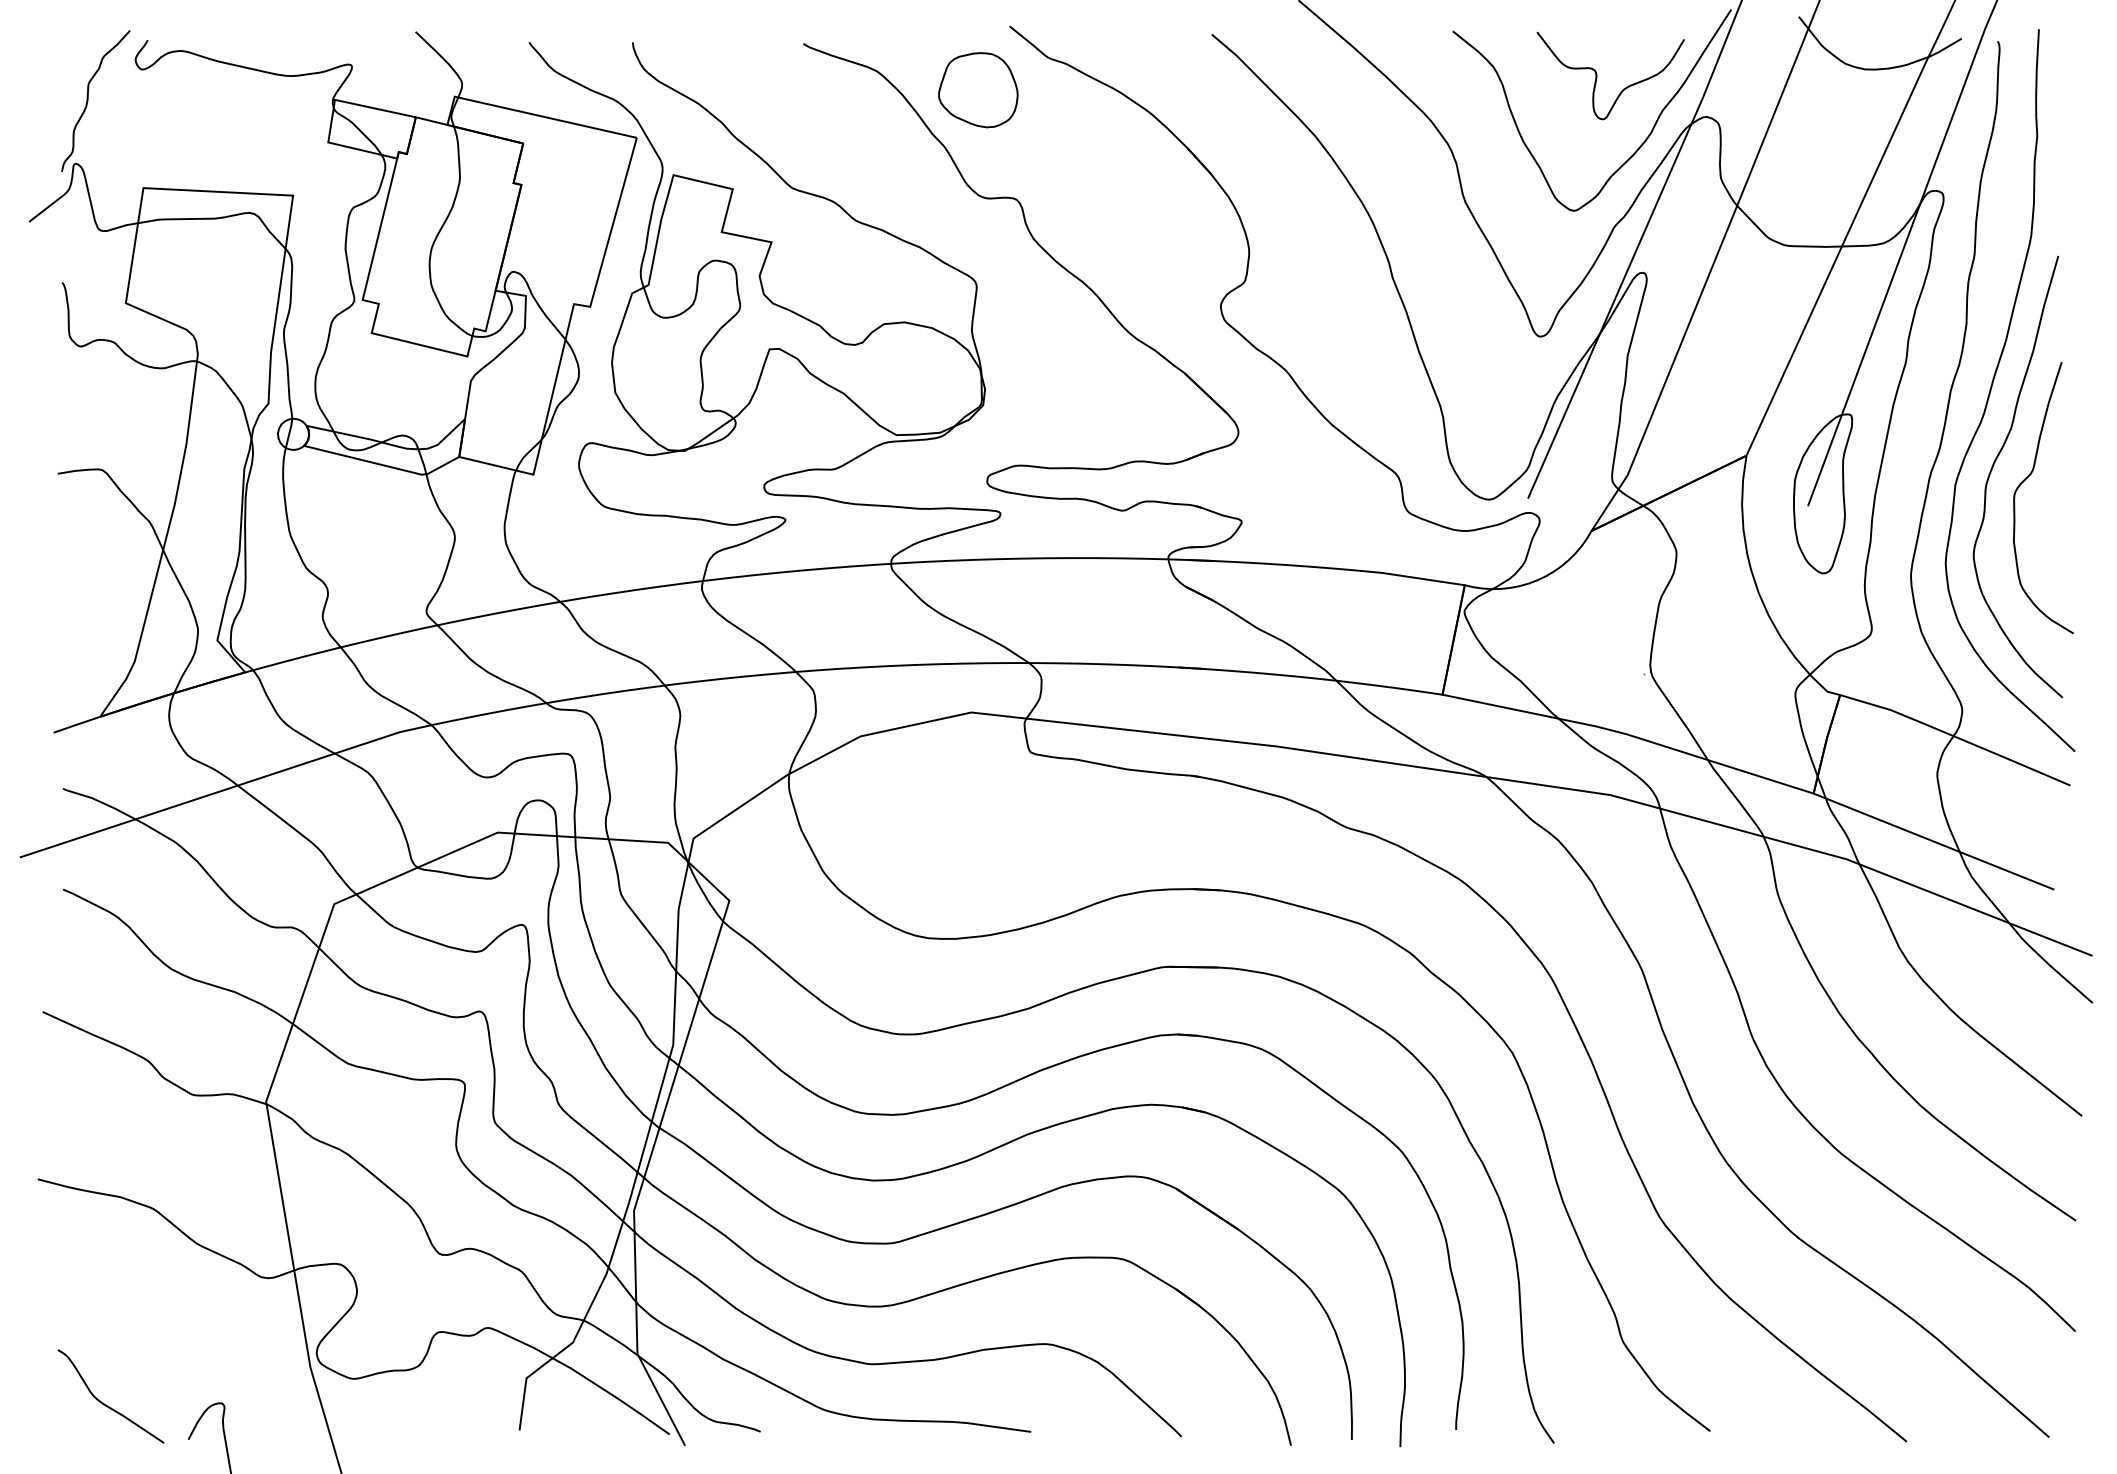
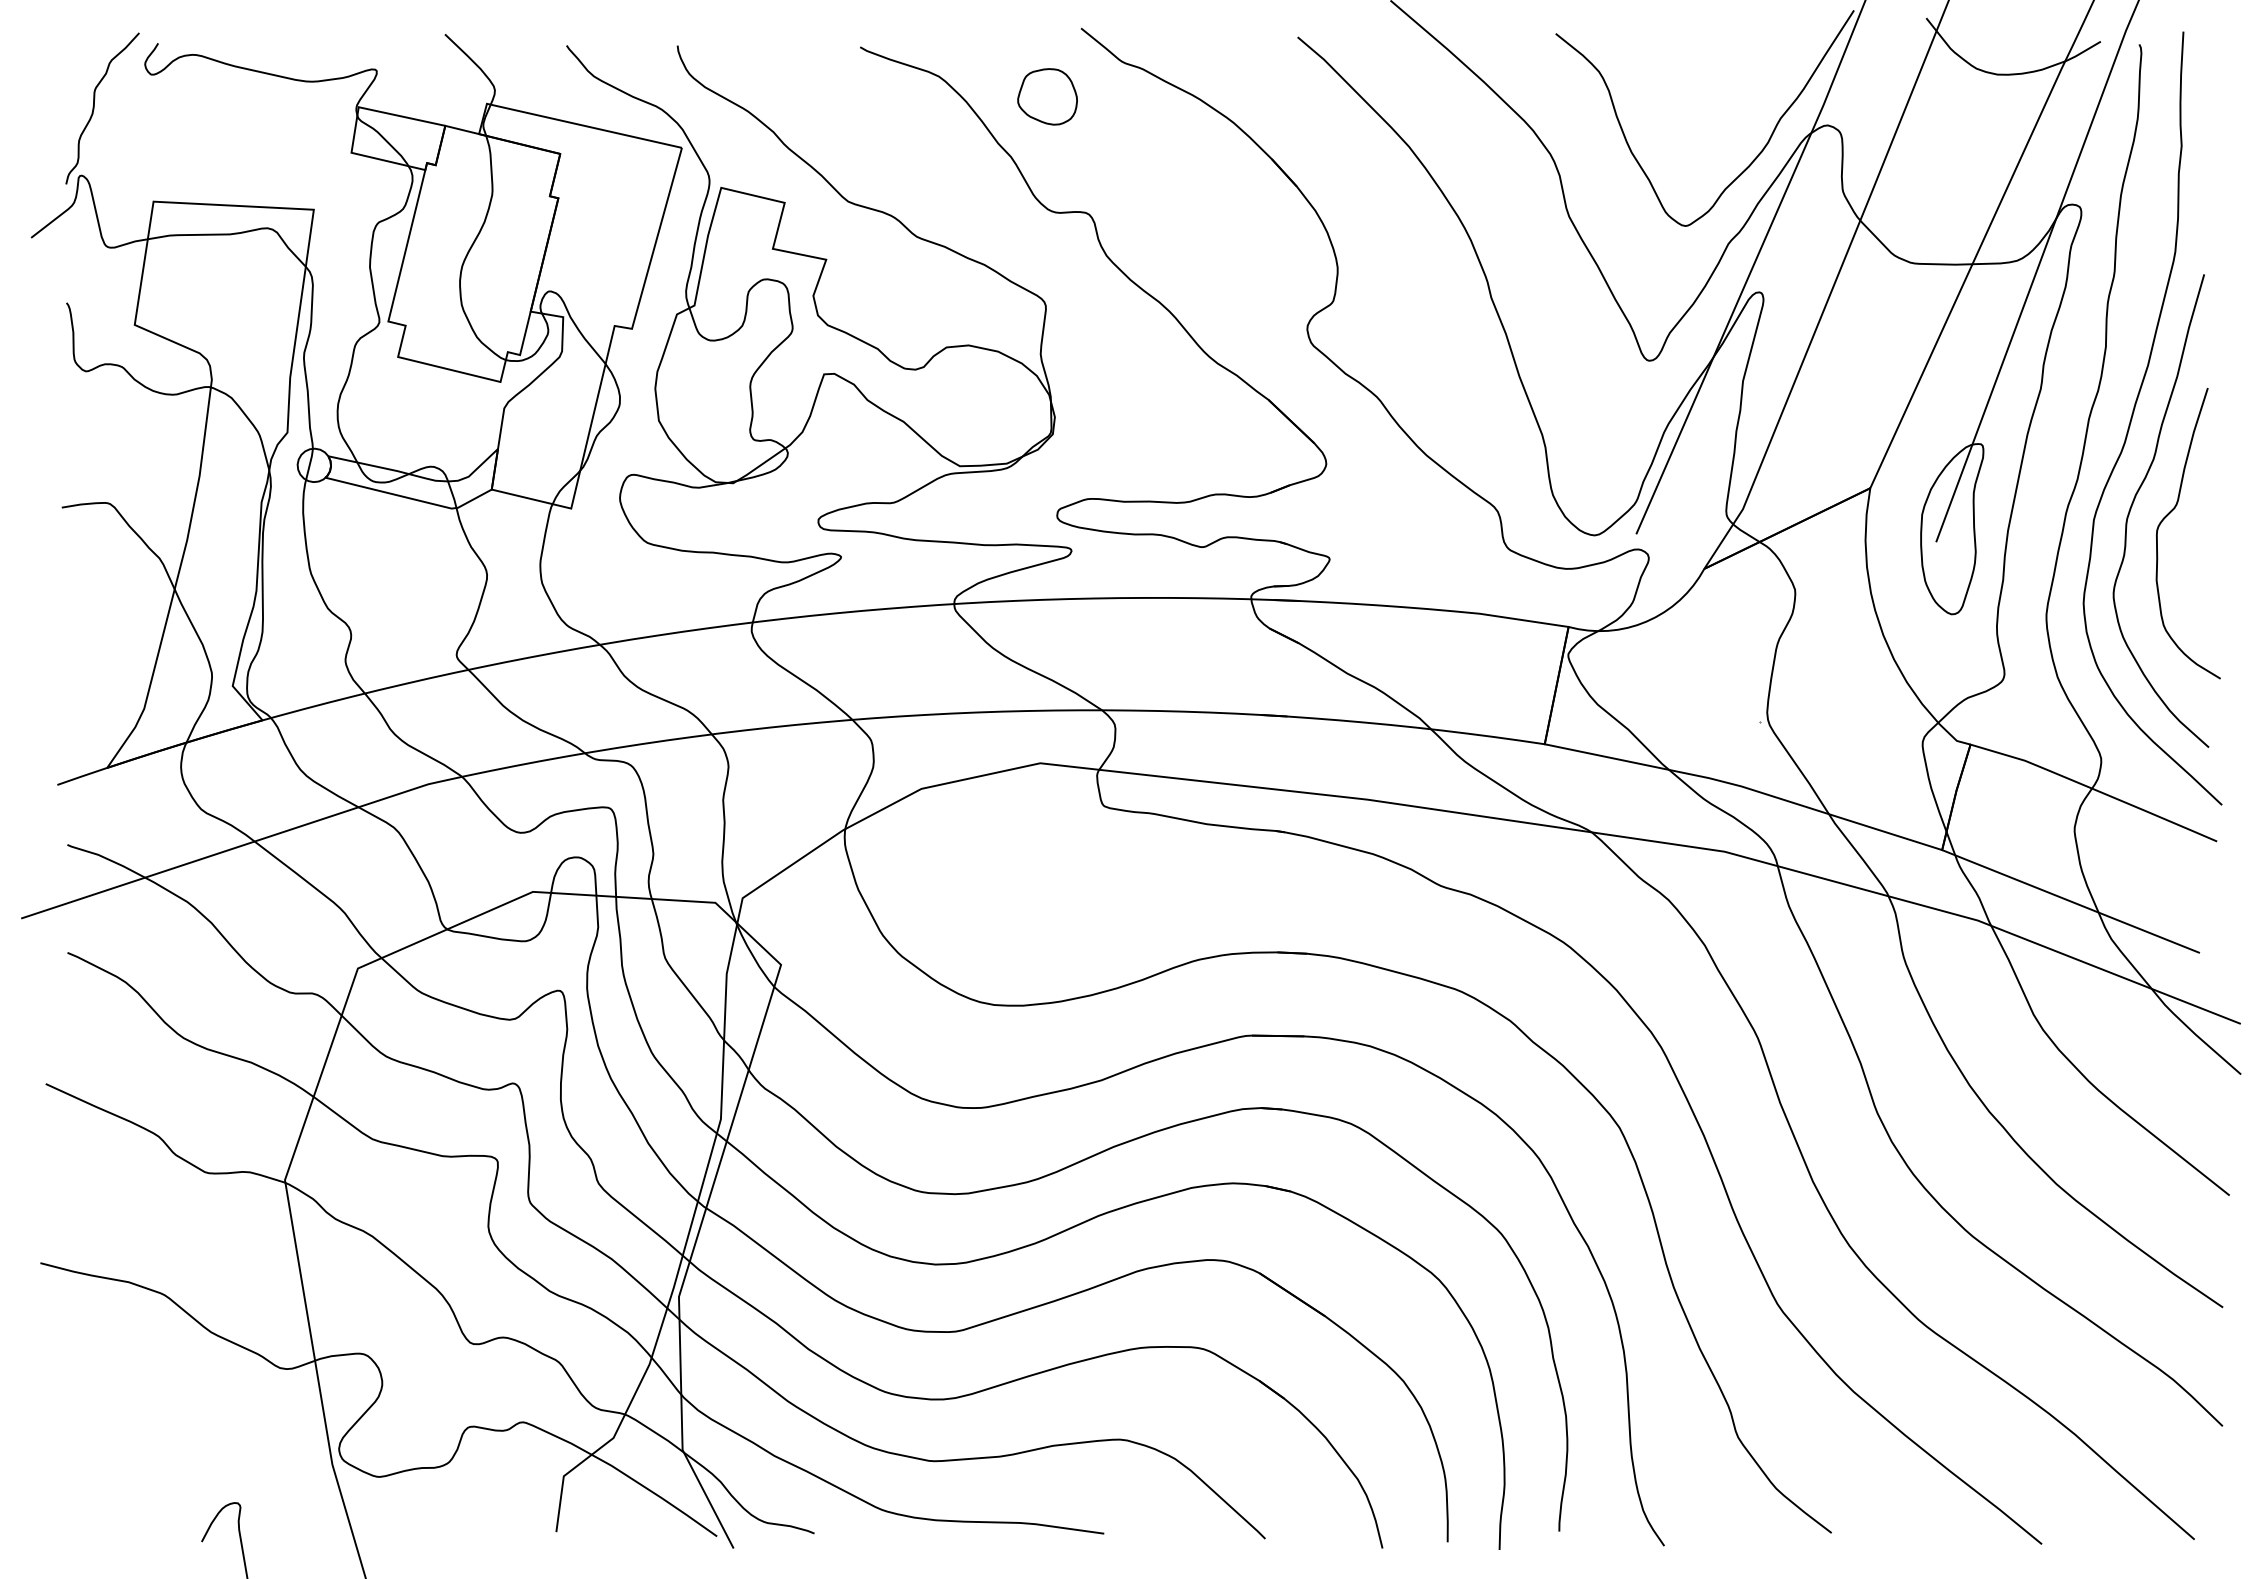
curve: (1597, 75) -> (1710, 81), removed
part: (978, 89) -> (1047, 96), size x0.7
curve: (105, 1403) -> (112, 1503), removed

